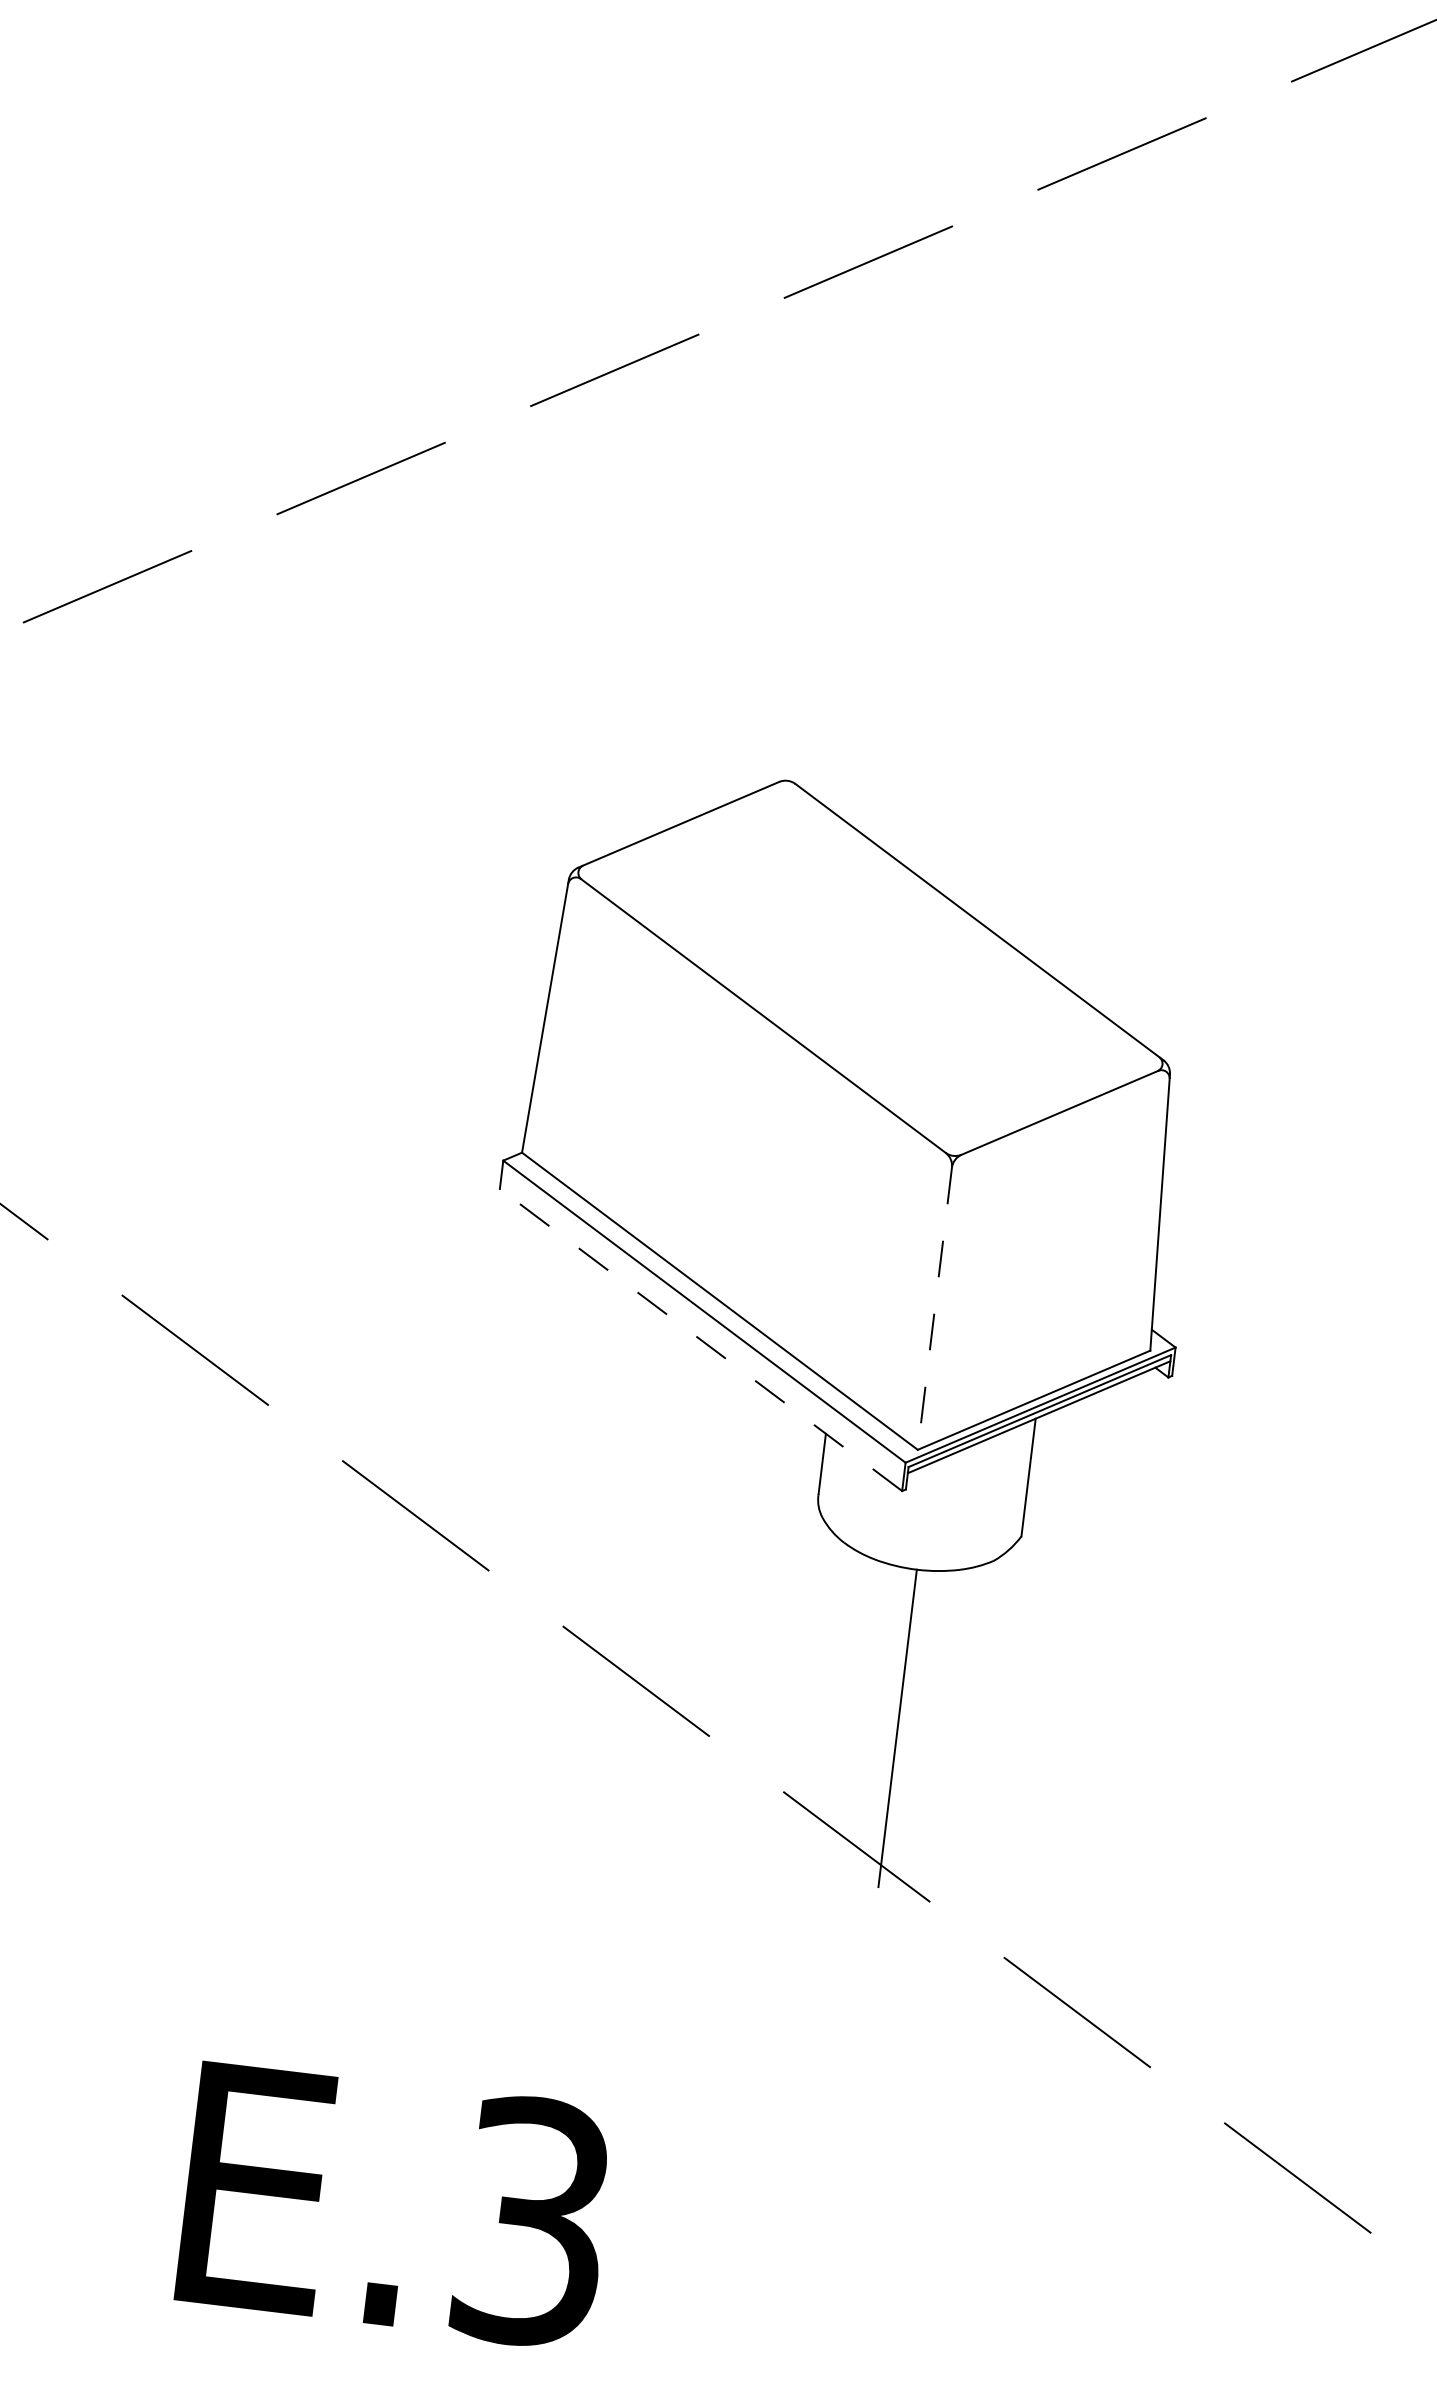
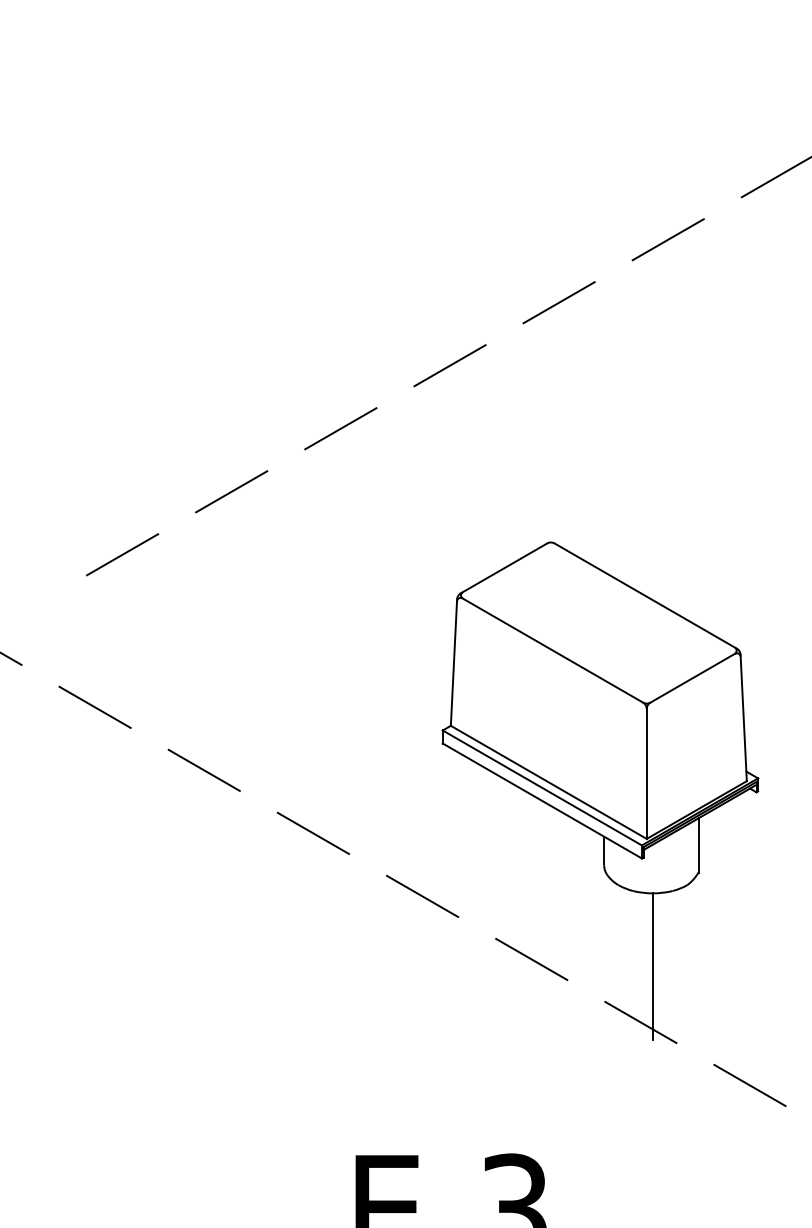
line: (934, 1309) -> (646, 774), dashed -> solid
line: (701, 1341) -> (542, 801), dashed -> solid

